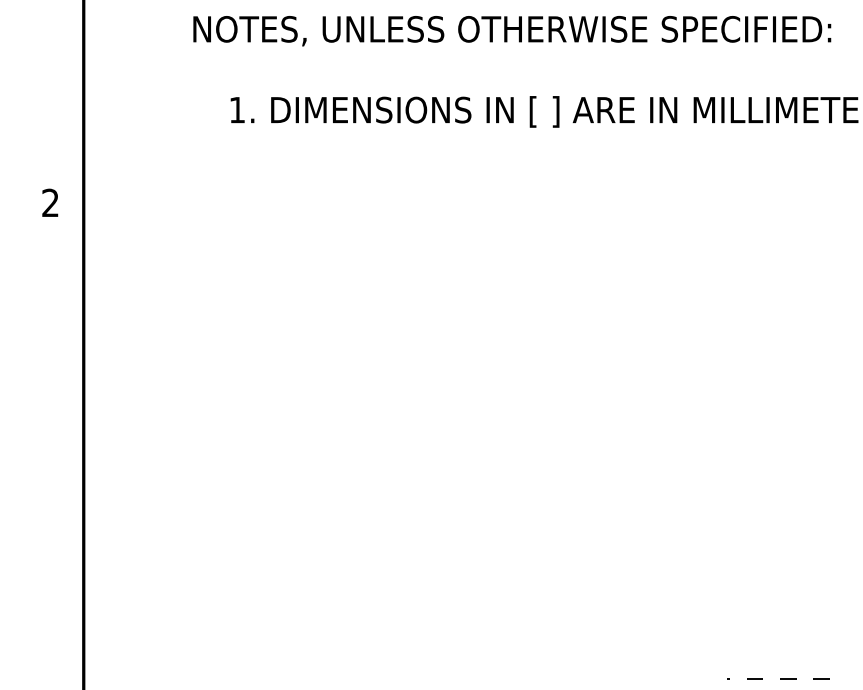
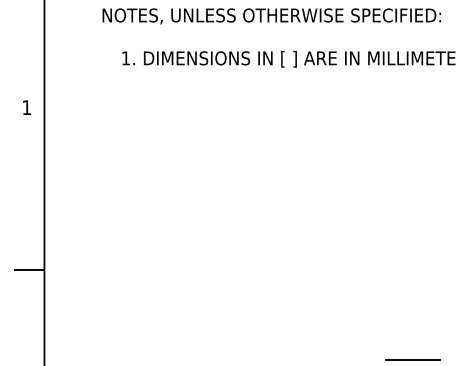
text: (49, 202) -> (26, 107), 2 -> 1
line: (55, 508) -> (29, 269), added
line: (777, 679) -> (412, 360), dashed -> solid

